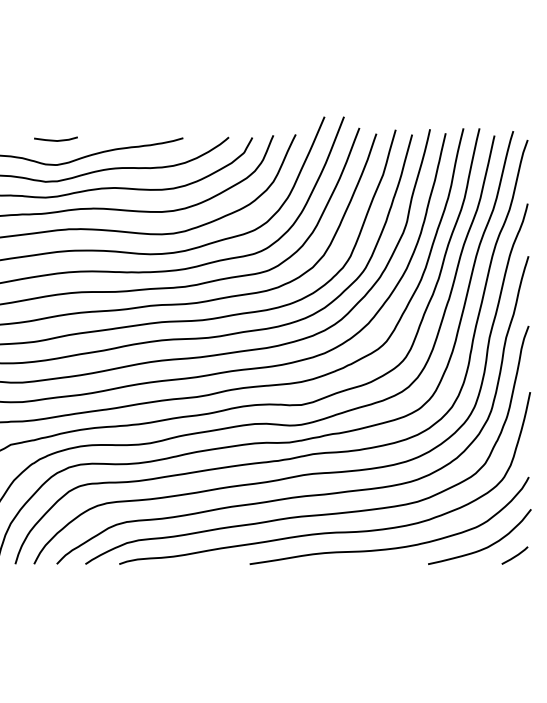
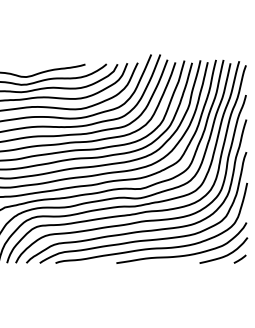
line: (54, 138) -> (25, 64), removed

